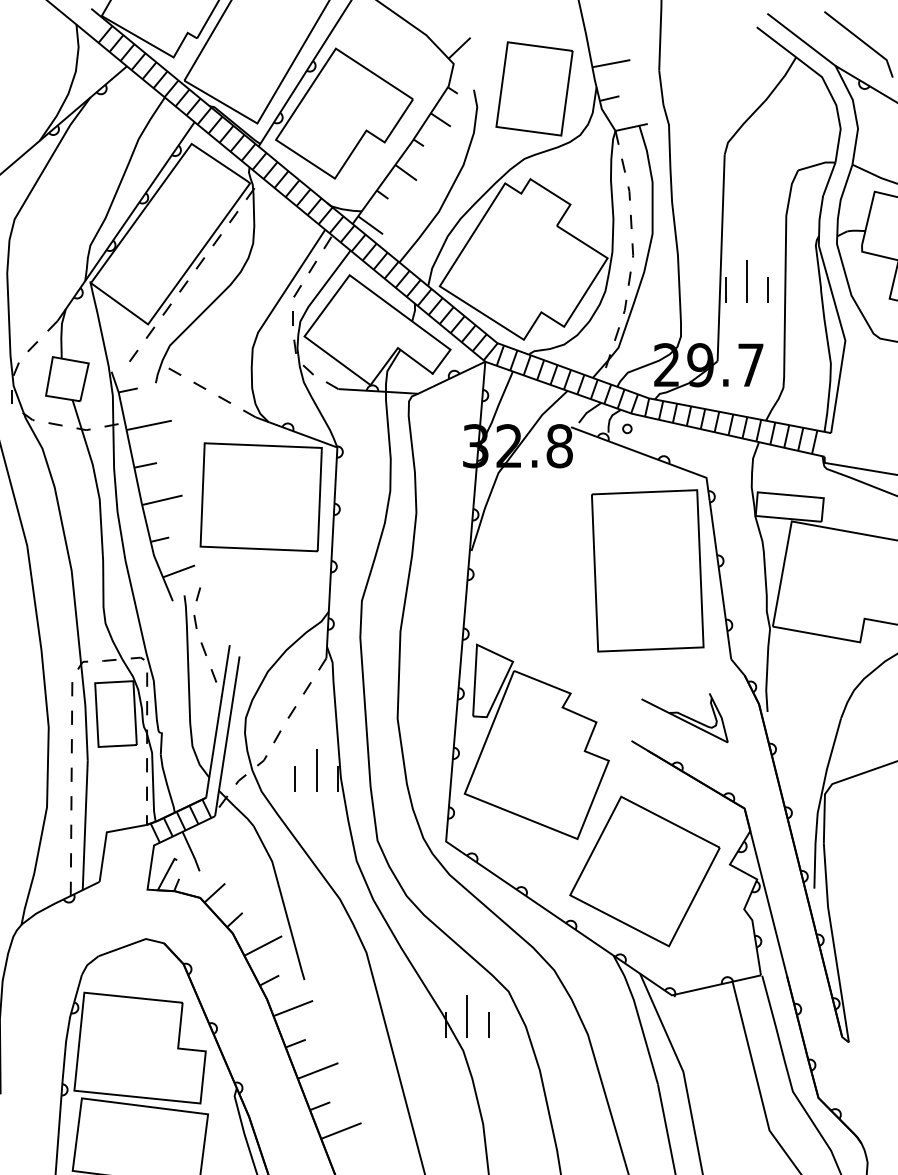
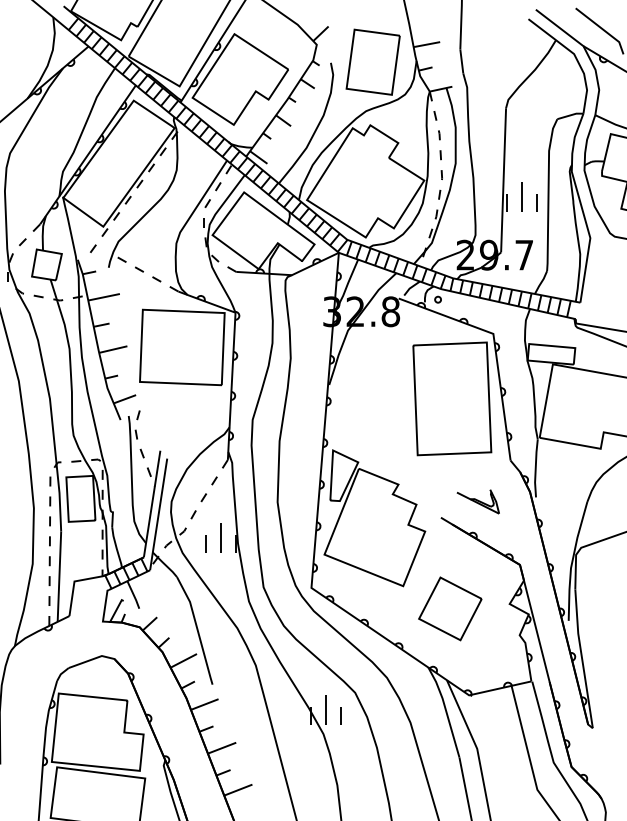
part: (683, 717) -> (477, 501), size x0.7
part: (645, 870) -> (450, 608), size x0.6

